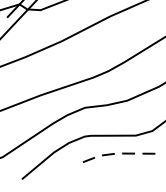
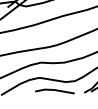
line: (117, 152) -> (54, 89), dashed -> solid

